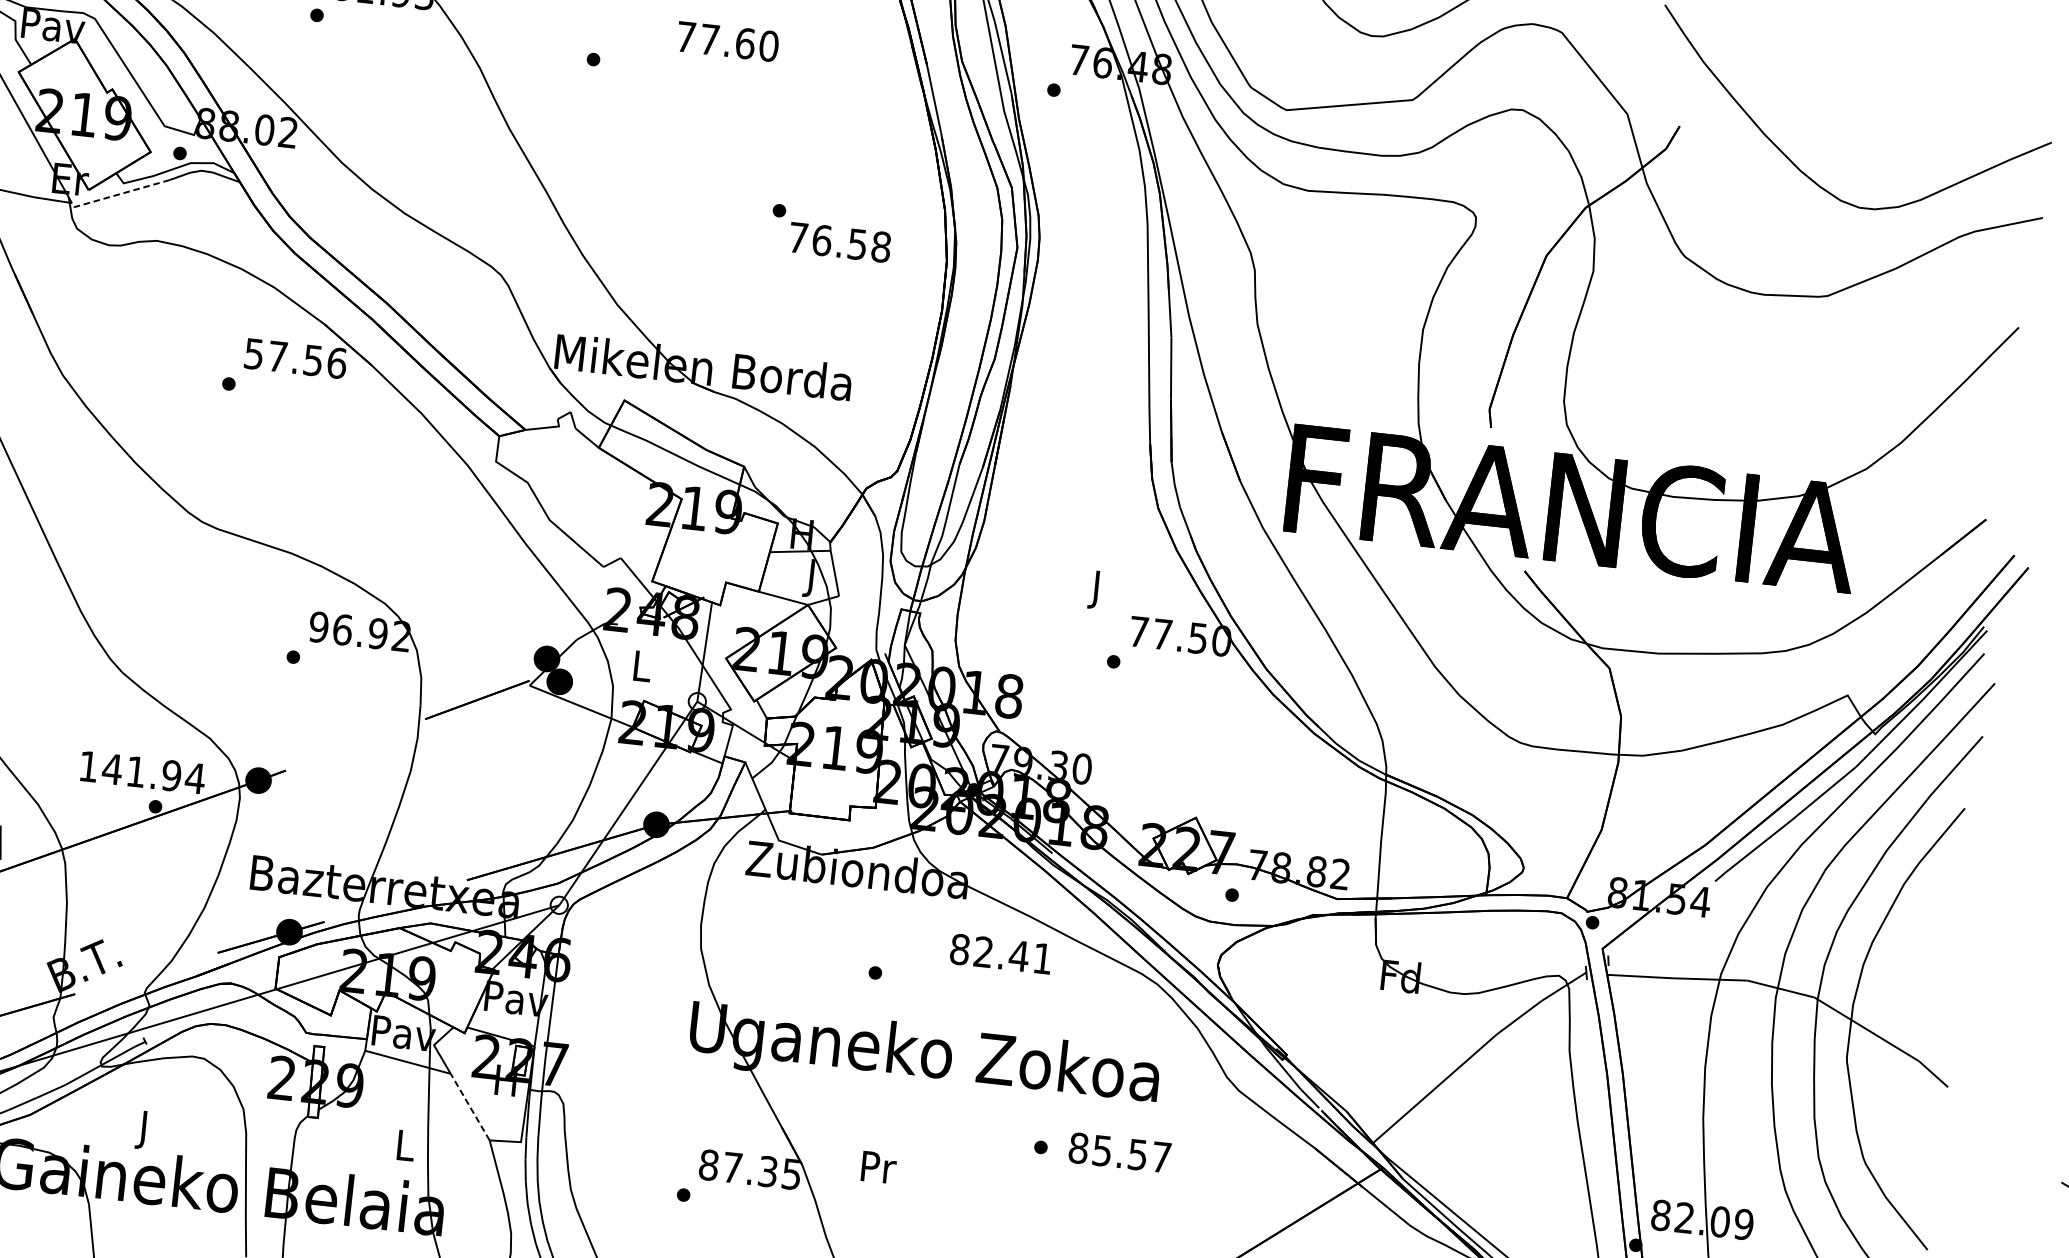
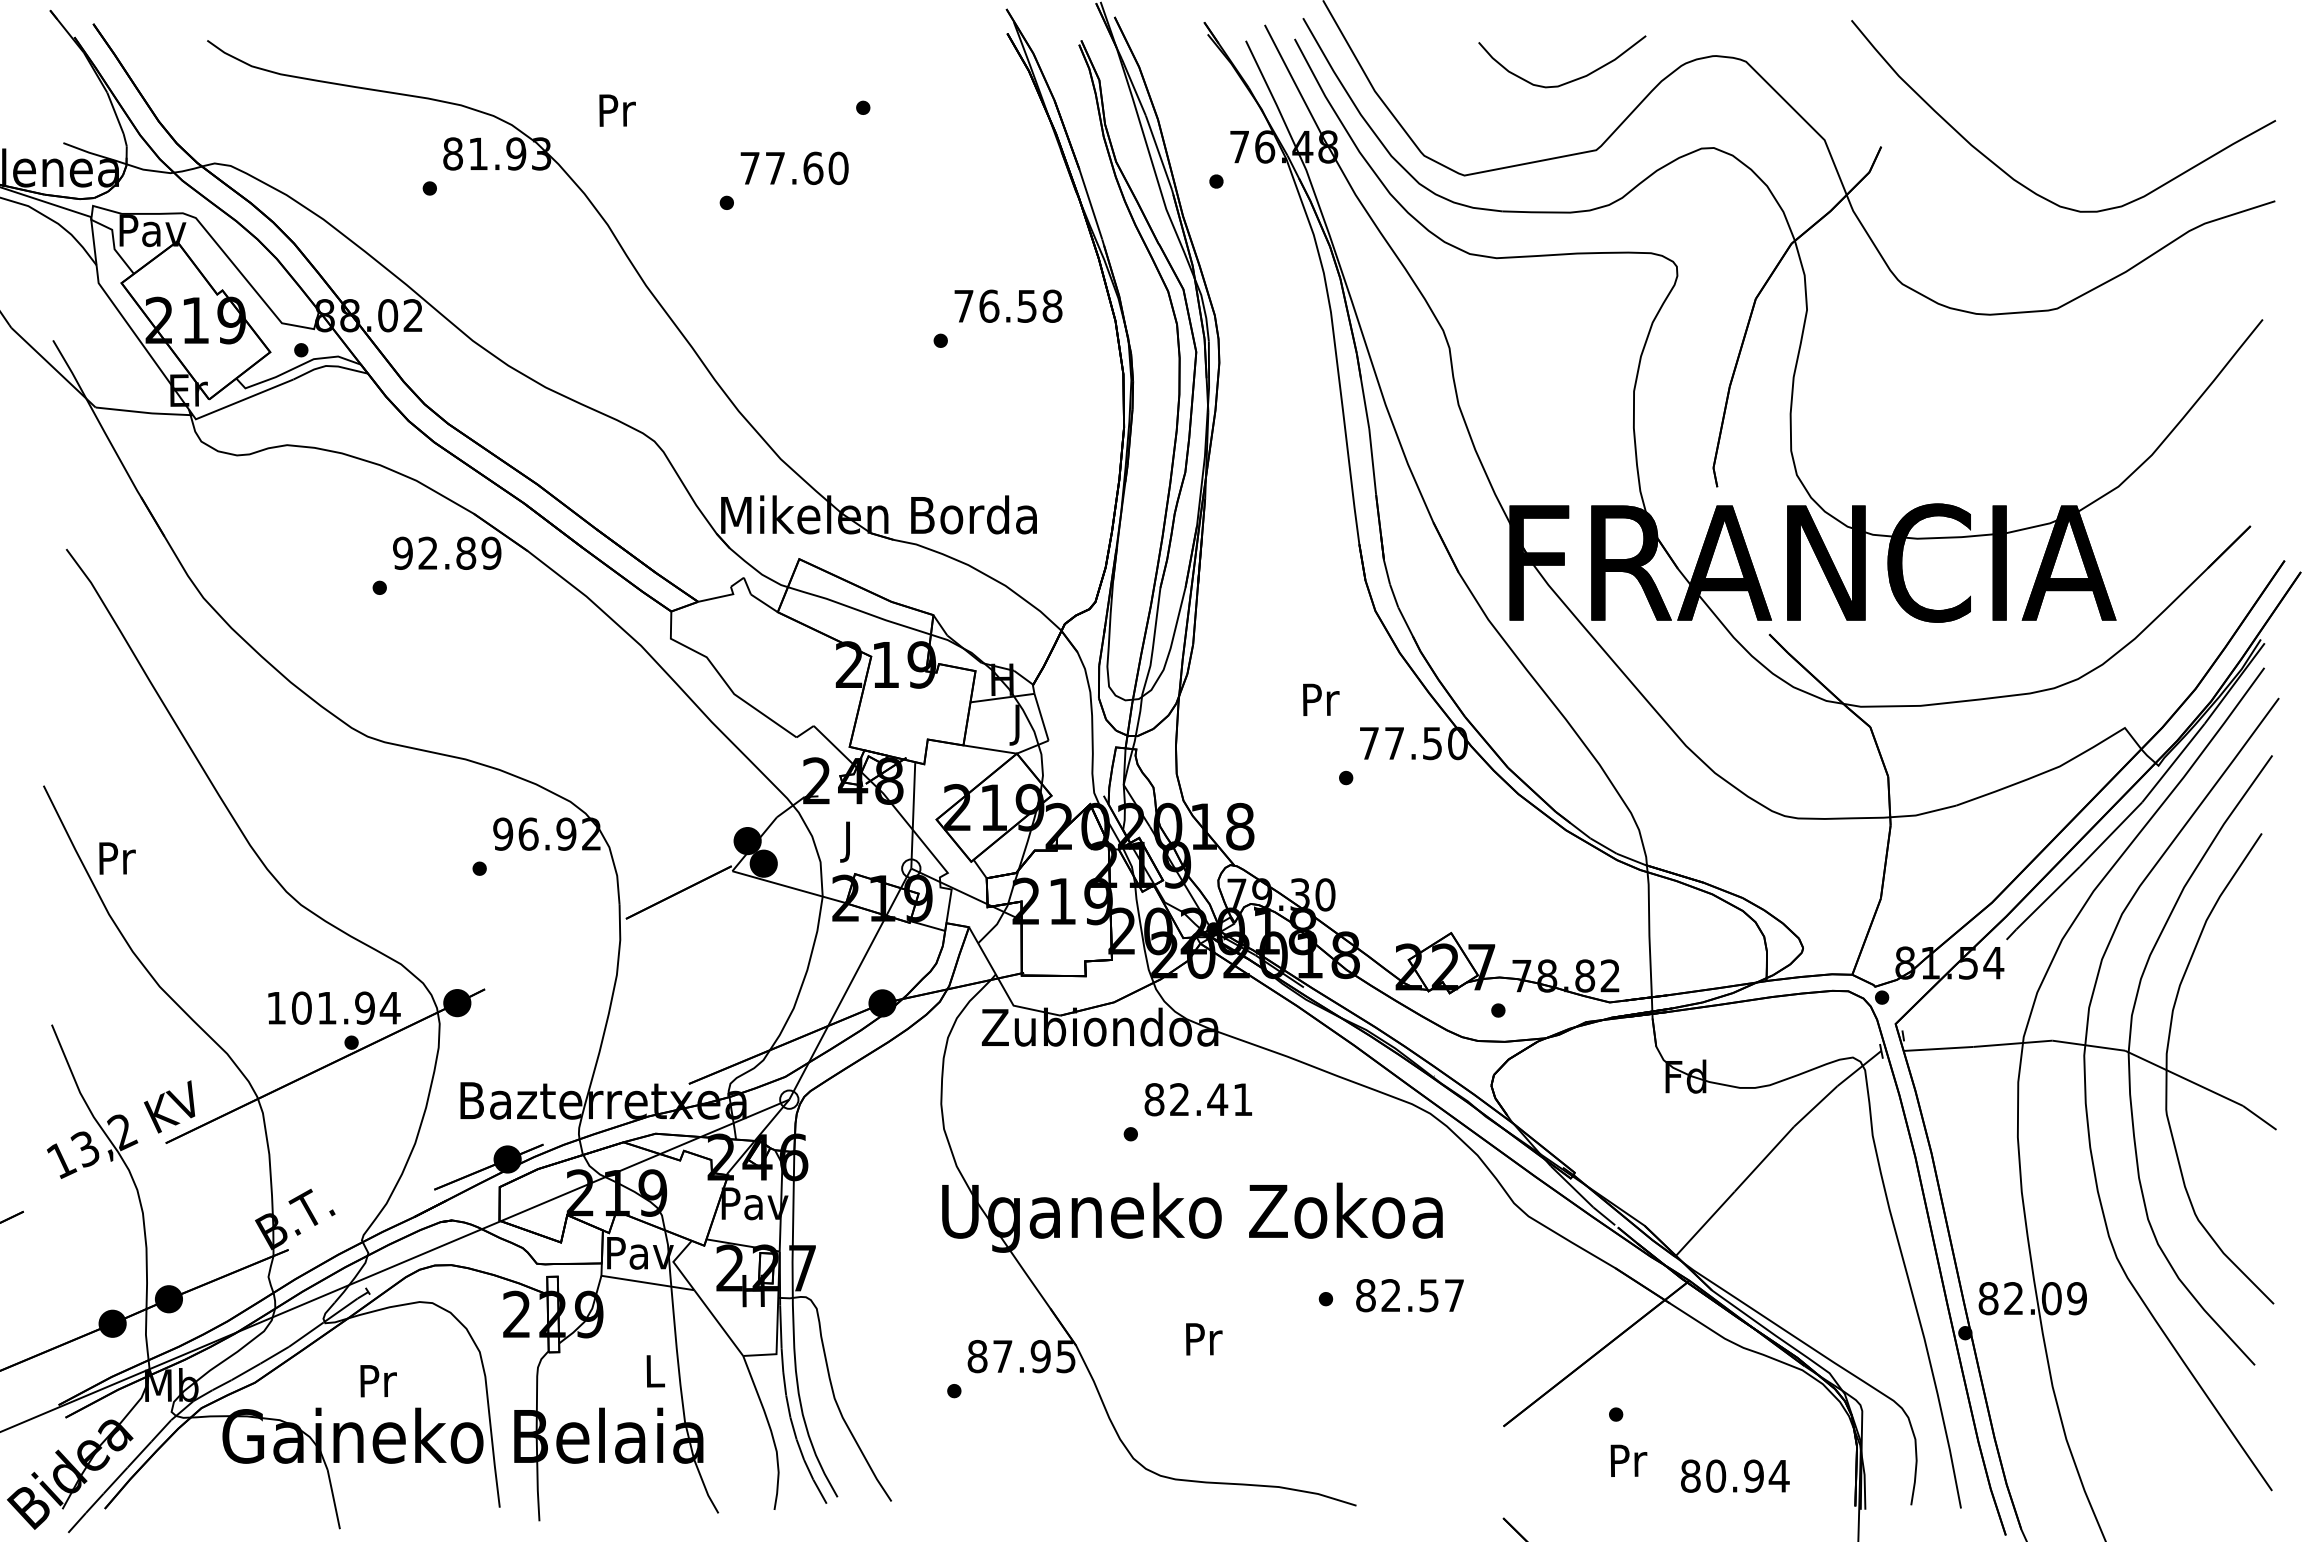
text: (727, 40) -> (794, 167), moved
line: (118, 194) -> (241, 400), dashed -> solid
text: (840, 241) -> (1008, 305), moved
text: (295, 357) -> (447, 552), 57.56 -> 92.89
text: (1098, 589) -> (1321, 703), J -> Pr
text: (642, 669) -> (849, 841), L -> J
text: (112, 768) -> (301, 1007), 141.94 -> 101.94
text: (1000, 953) -> (1197, 1099), moved
line: (469, 1107) -> (718, 1323), dashed -> solid
text: (145, 1130) -> (378, 1385), J -> Pr
text: (1101, 1150) -> (1390, 1295), 85.57 -> 82.57
text: (879, 1167) -> (1204, 1339), moved
text: (767, 1171) -> (1040, 1356), 87.35 -> 87.95

